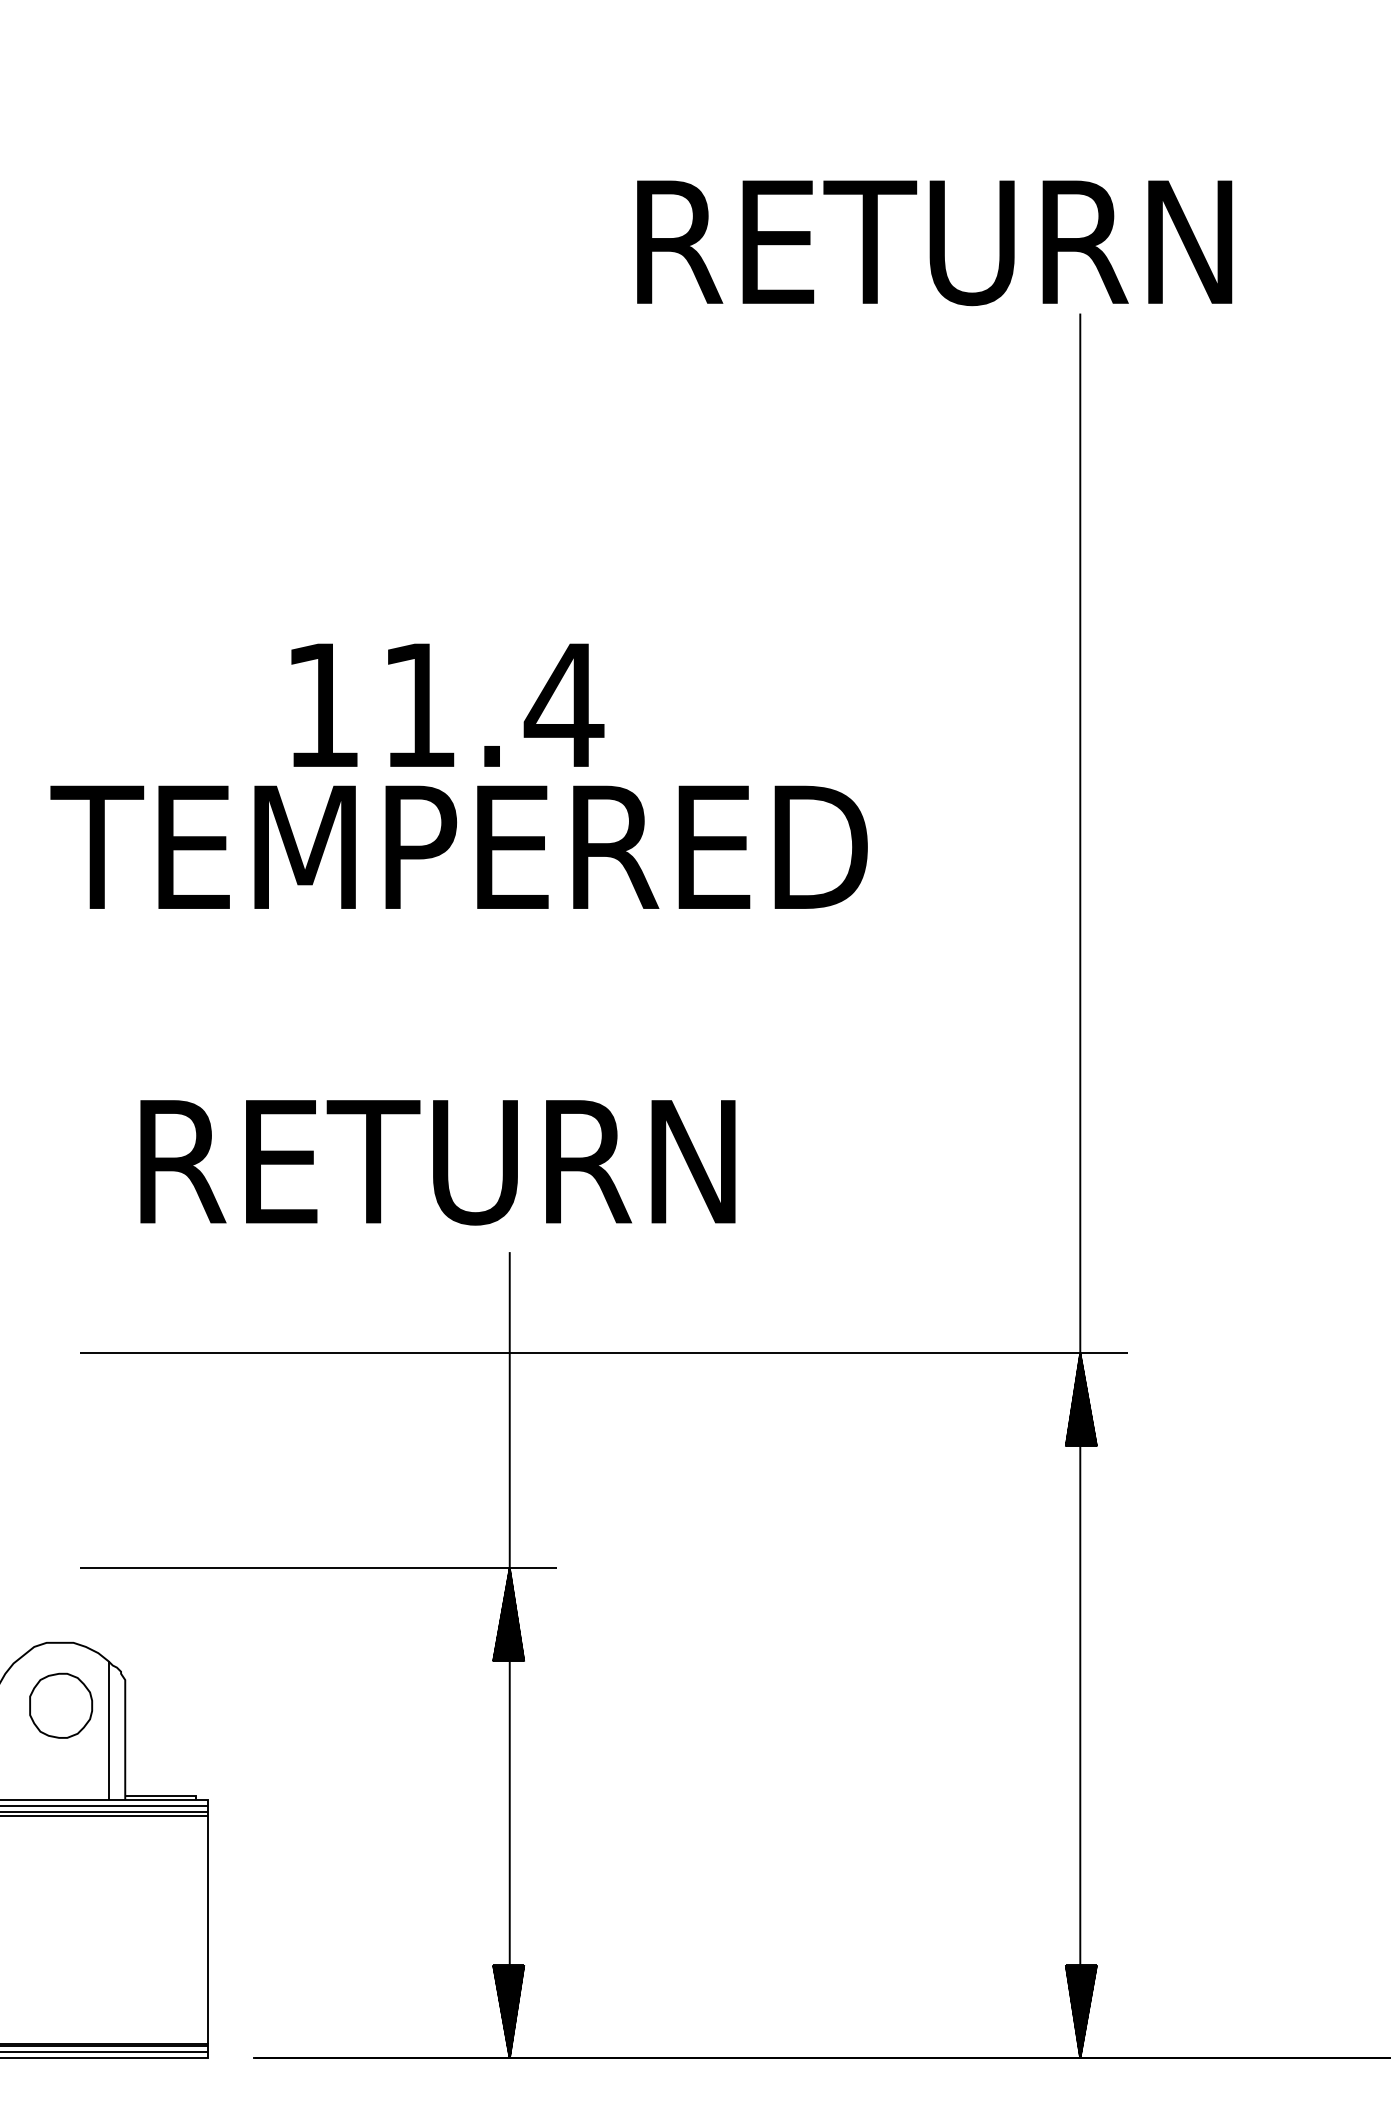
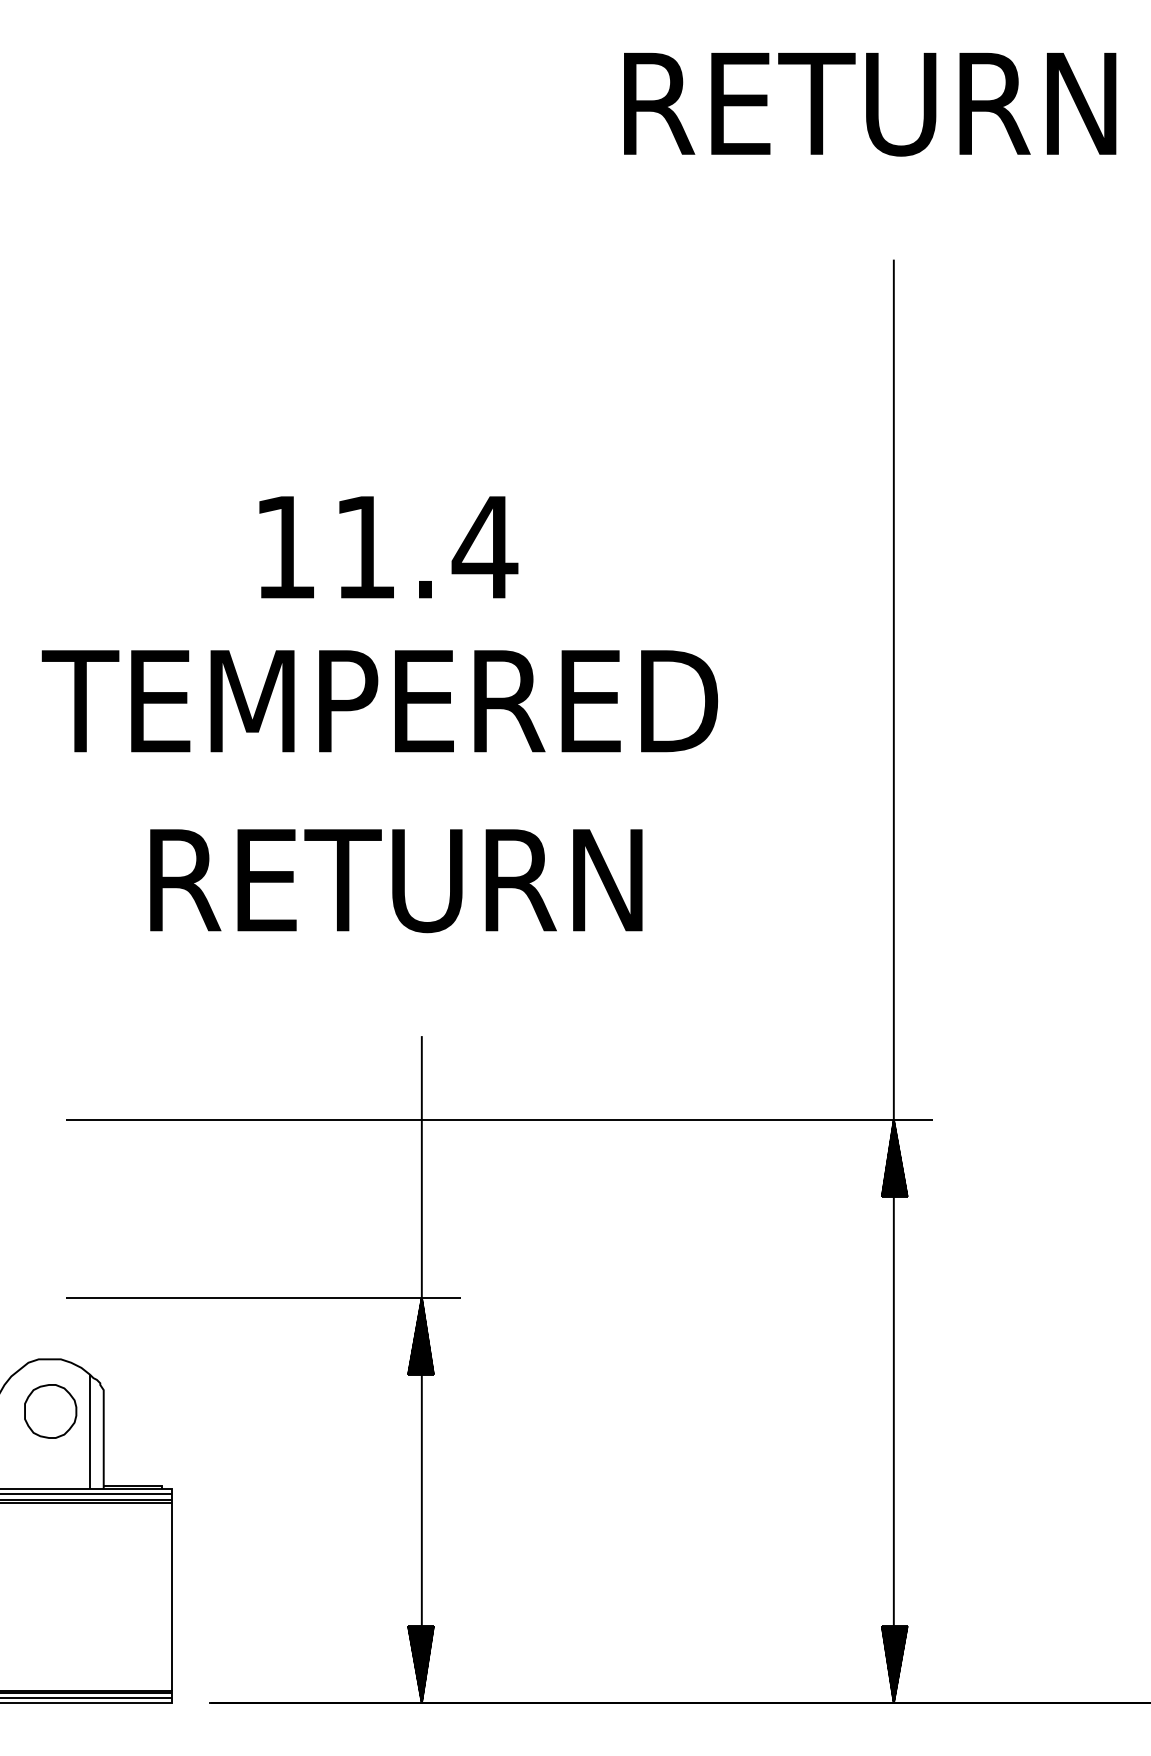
text: (934, 243) -> (870, 104), moved
text: (447, 704) -> (388, 546), moved
text: (437, 1162) -> (395, 880), moved

